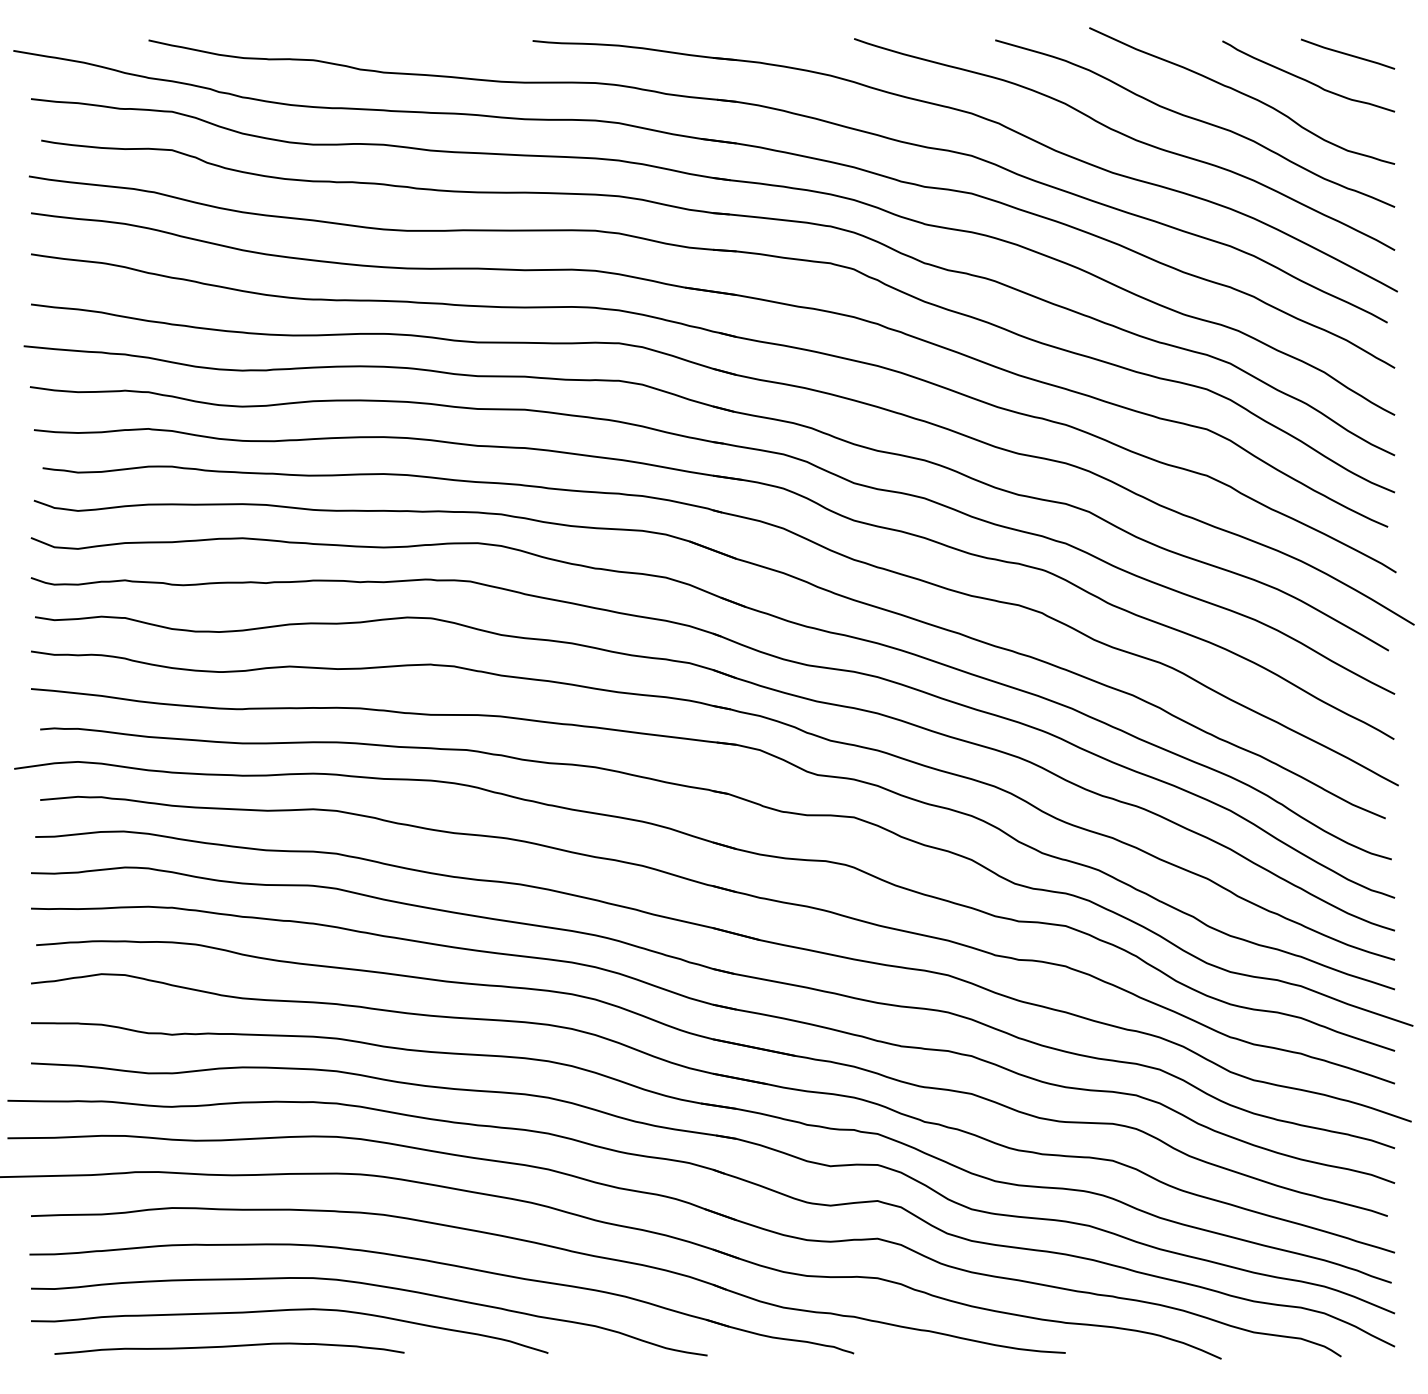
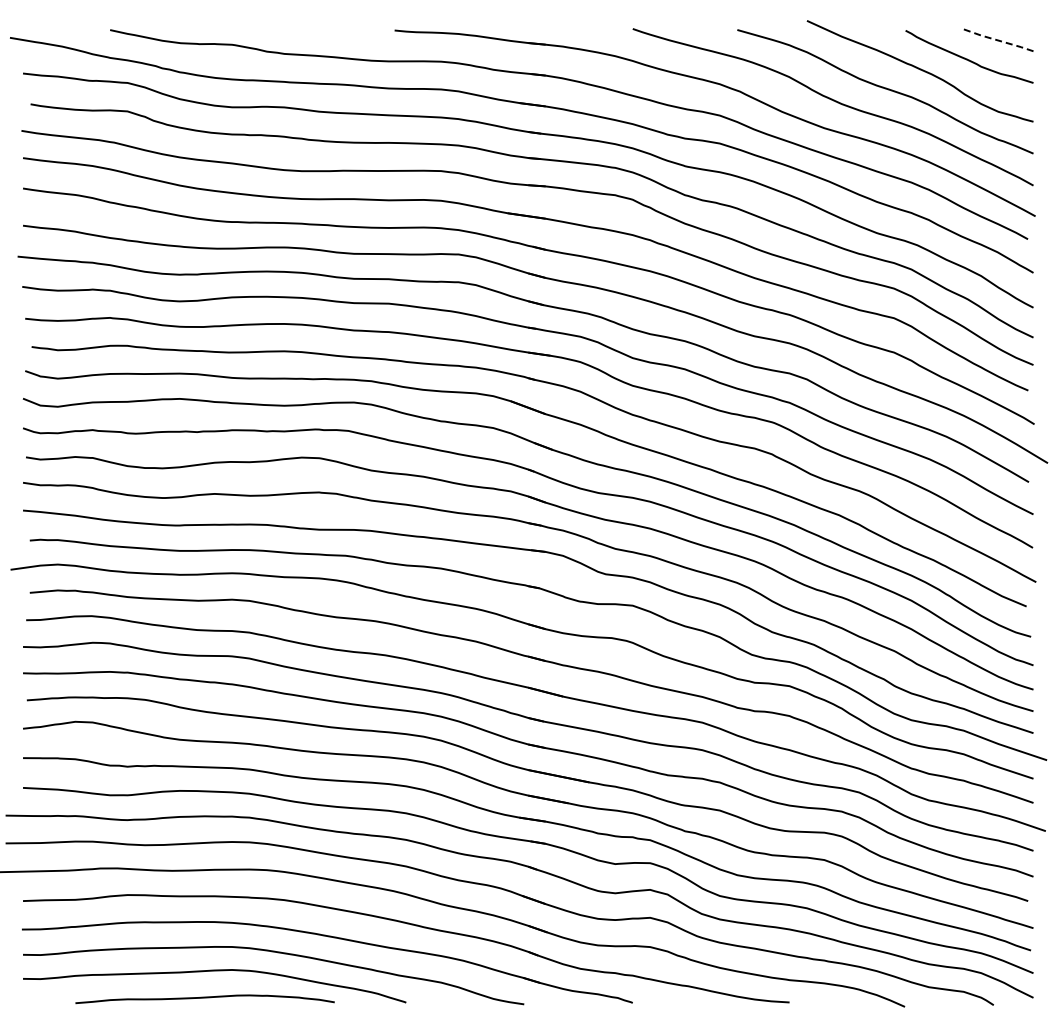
line: (1347, 54) -> (998, 40), solid -> dashed
curve: (228, 1347) -> (204, 998), moved

